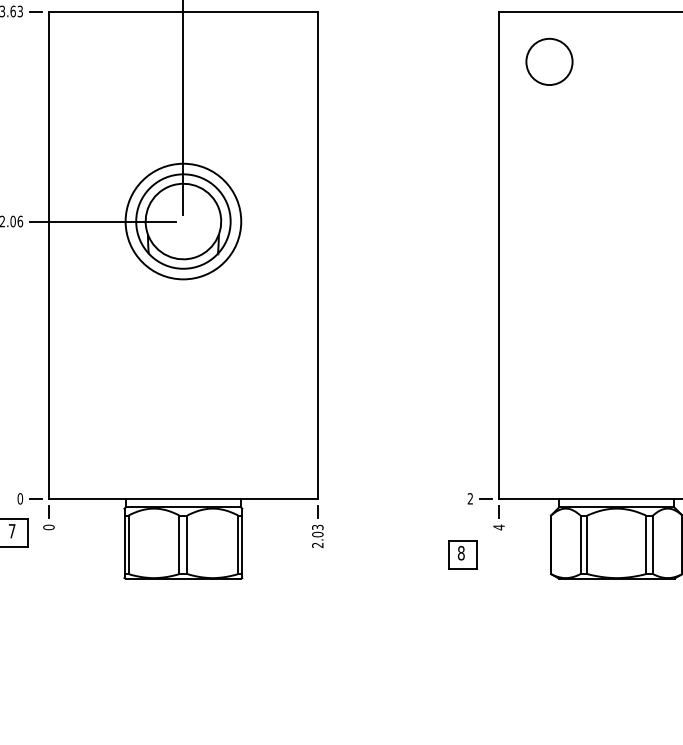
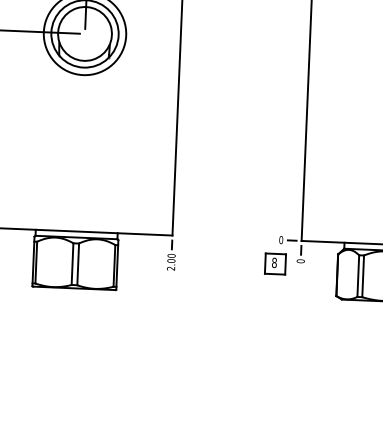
text: (470, 498) -> (281, 239), 2 -> 0
text: (317, 527) -> (171, 255), 2.03 -> 2.00
text: (498, 527) -> (300, 261), 4 -> 0
part: (462, 554) -> (275, 263), moved

